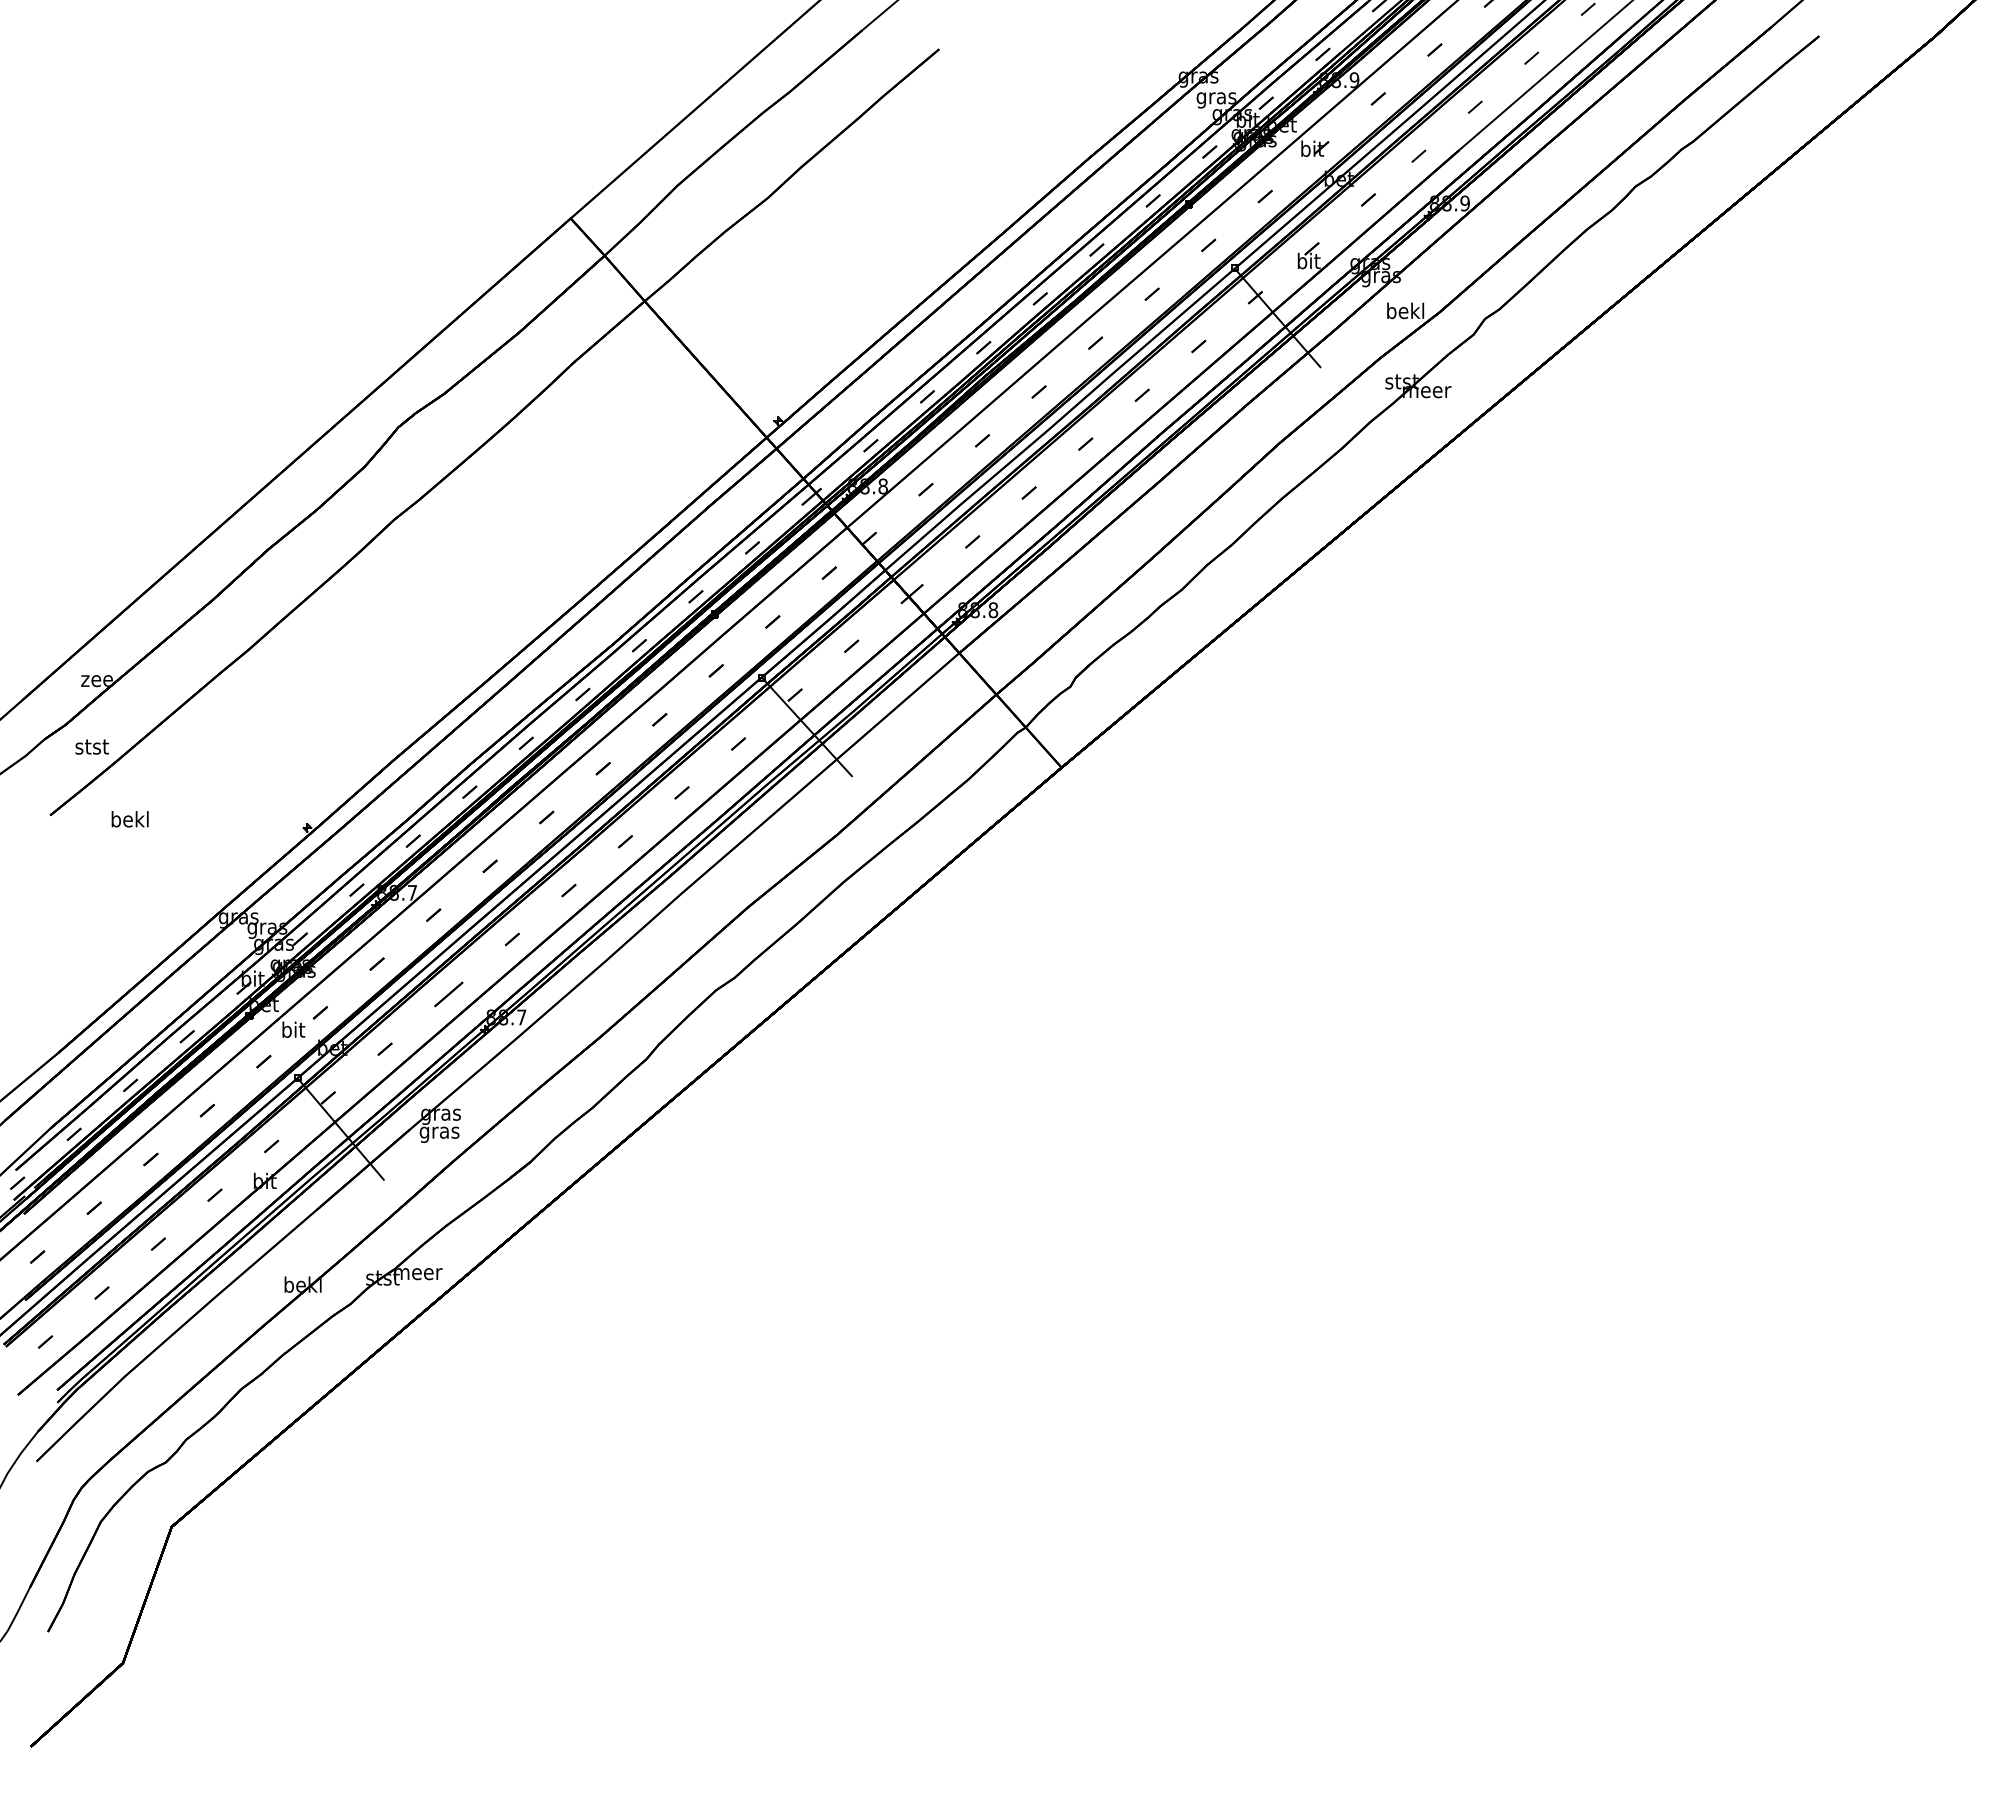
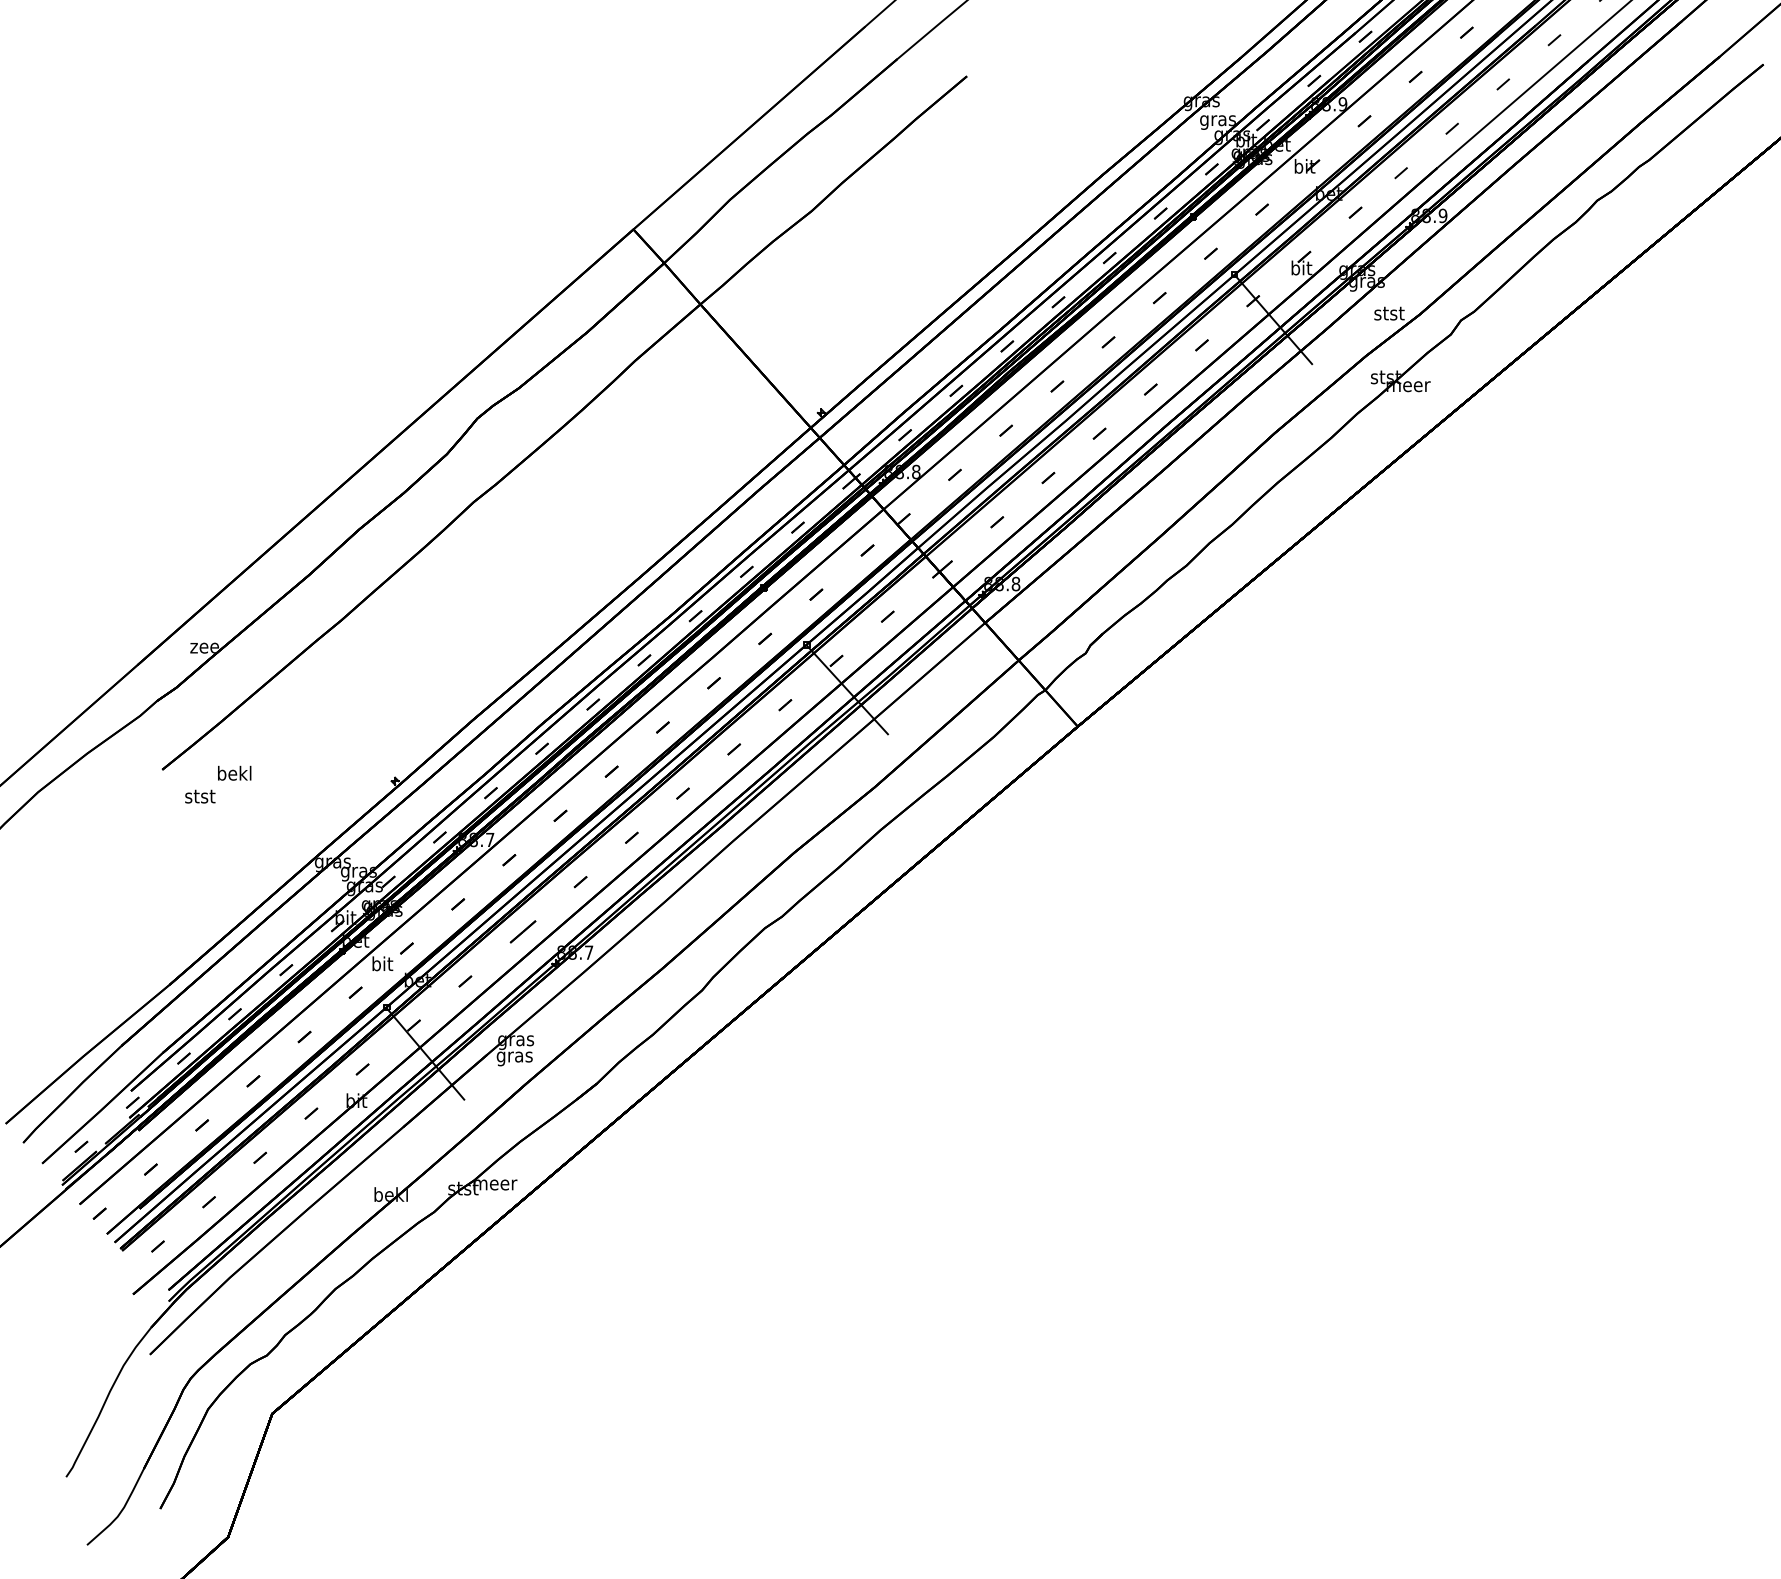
text: (1405, 310) -> (1389, 312), bekl -> stst
text: (91, 746) -> (199, 796), moved

